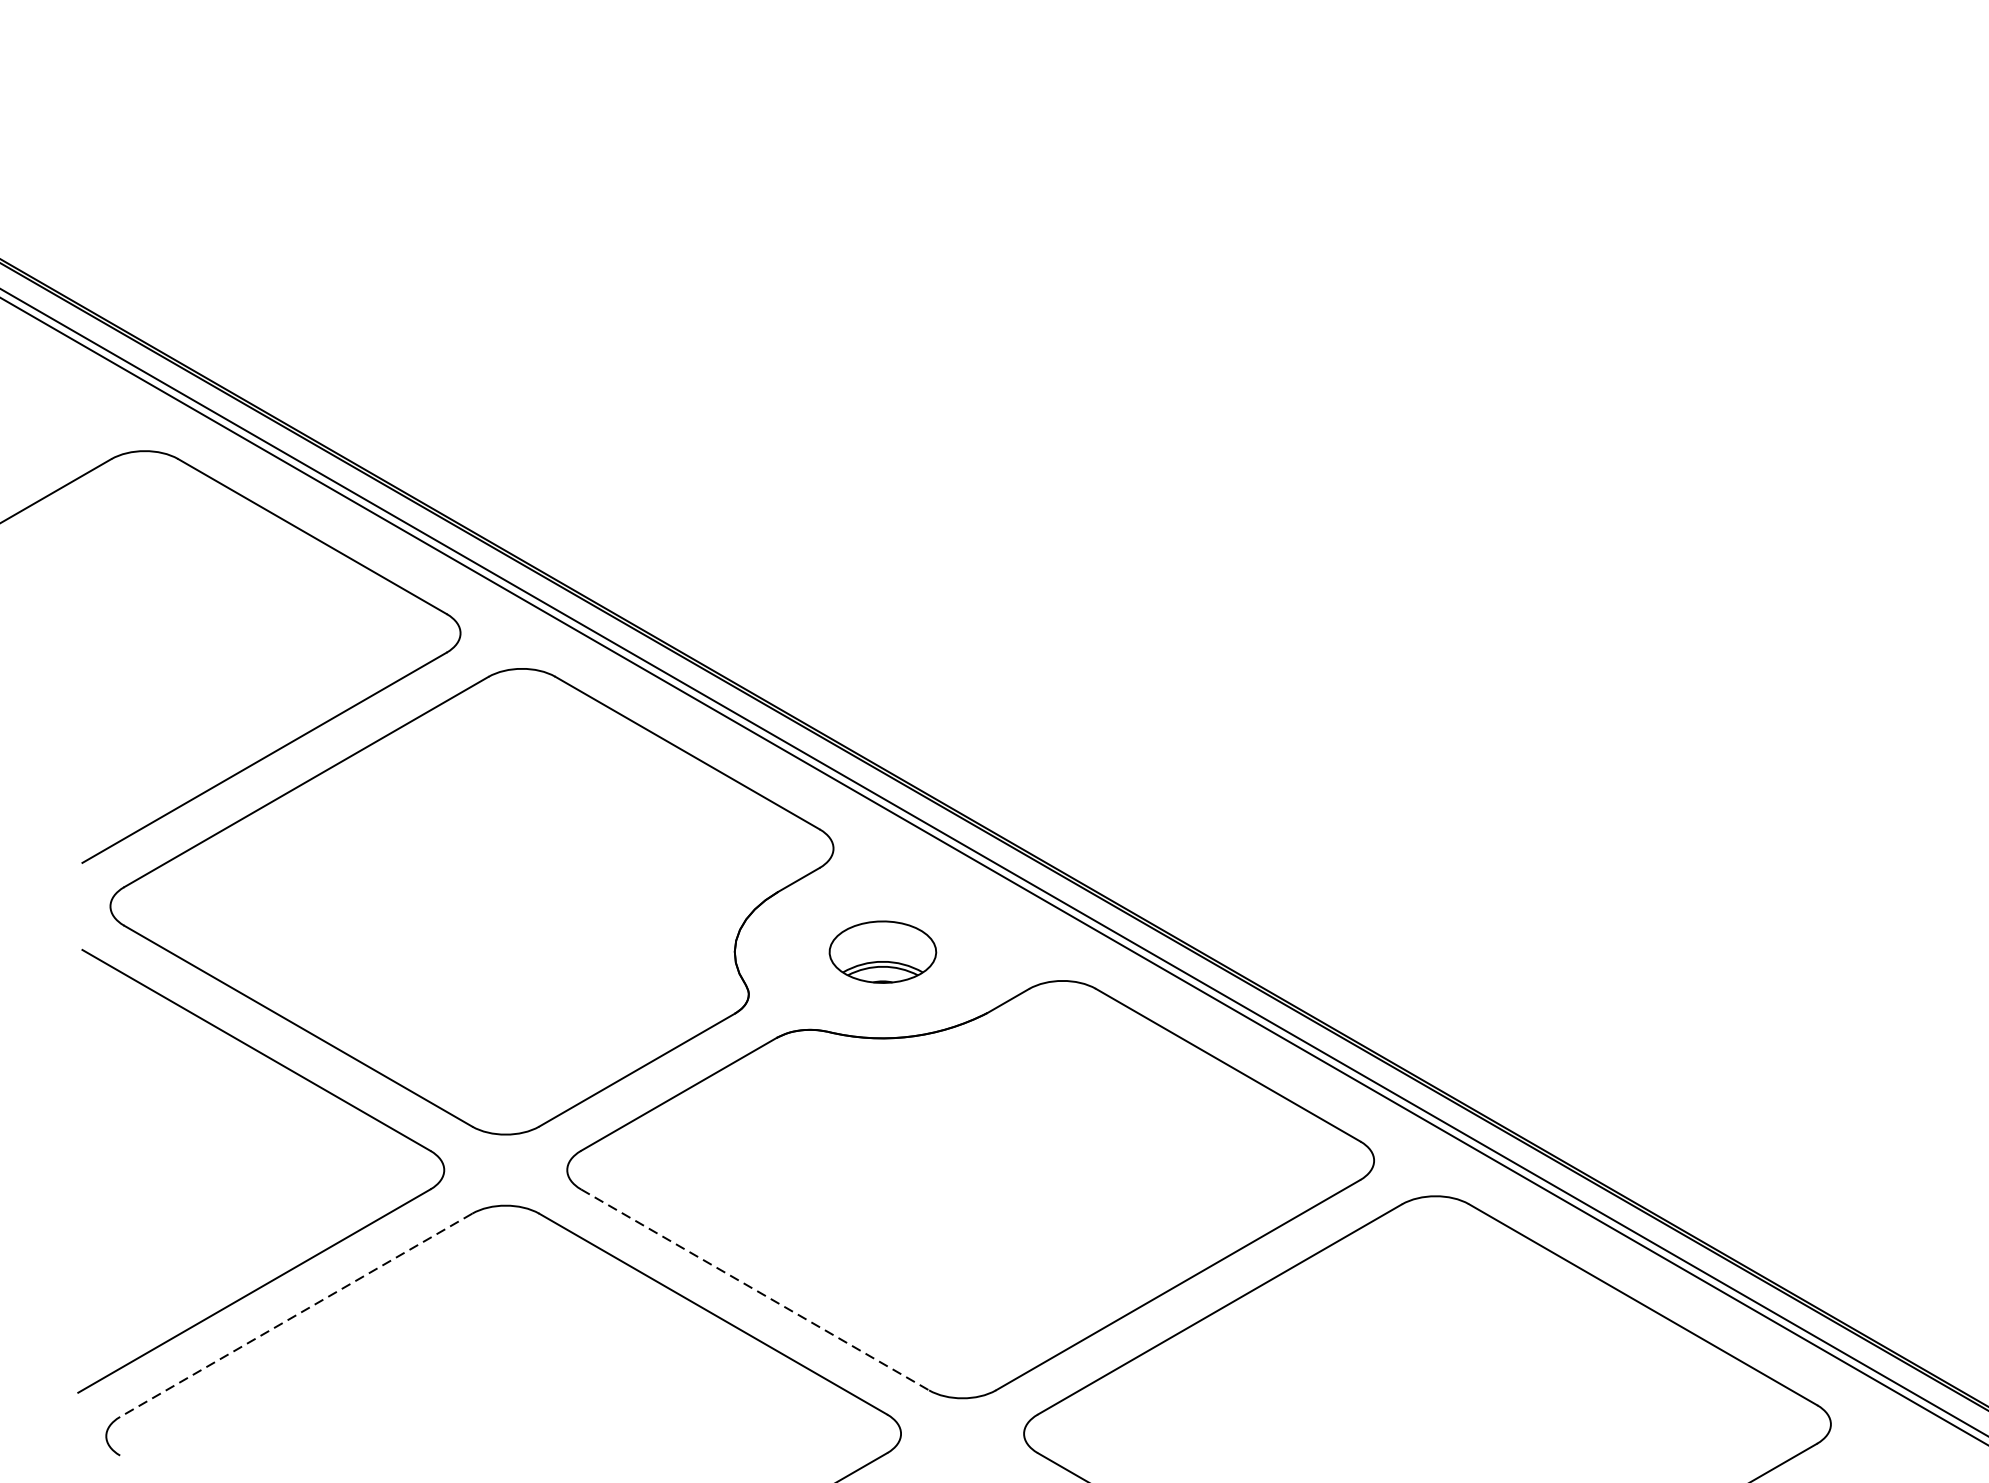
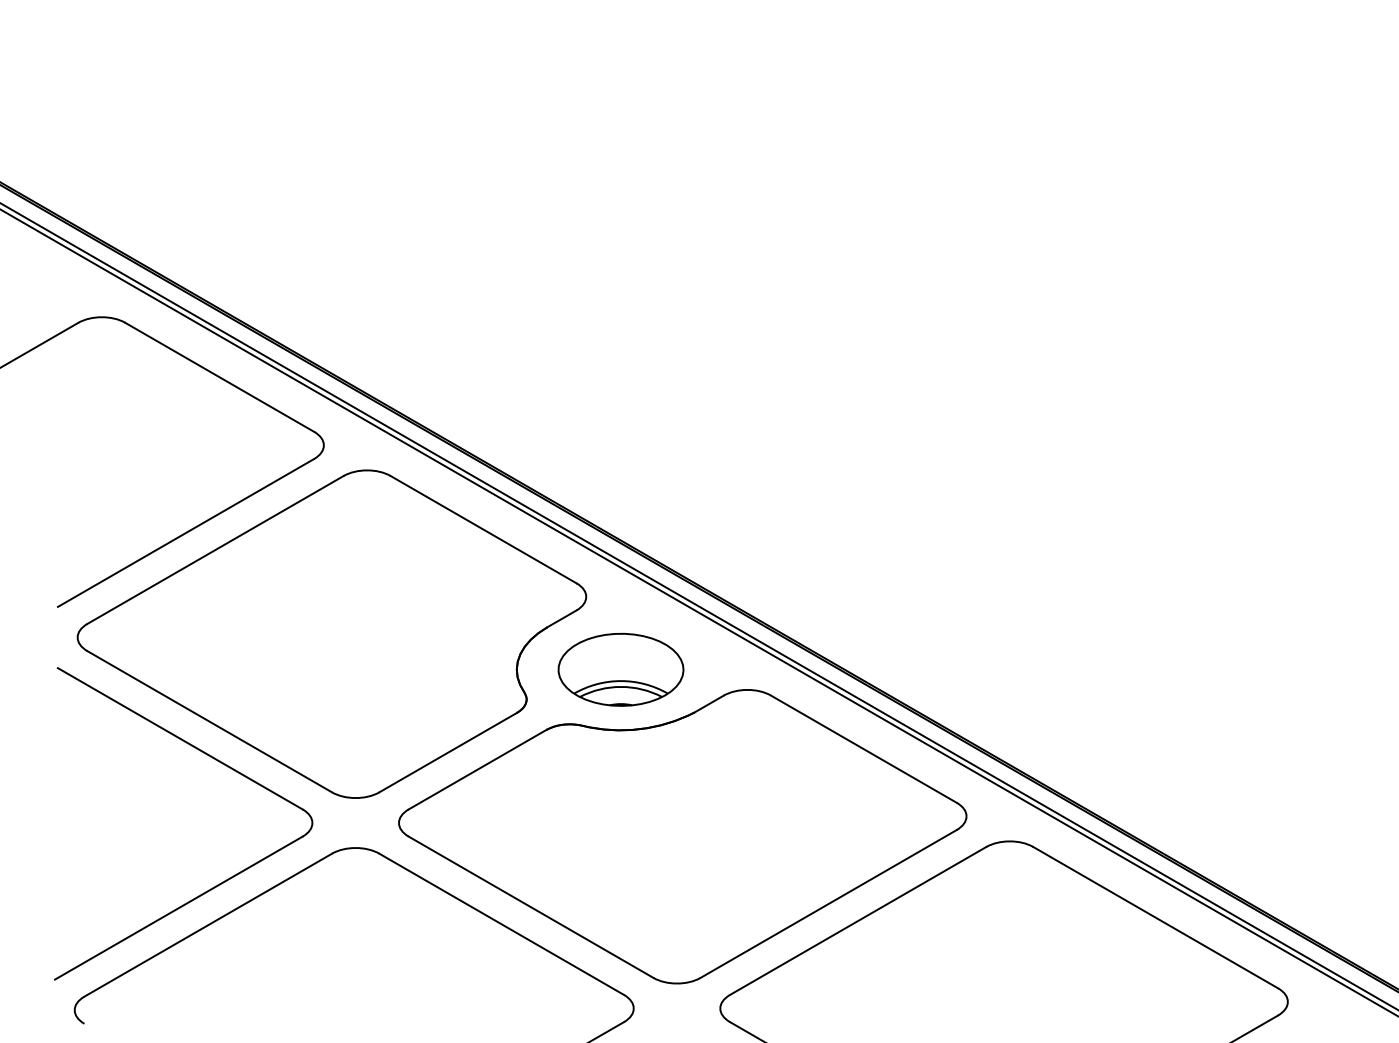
part: (882, 951) -> (620, 669), size x1.67
line: (755, 1290) -> (531, 907), dashed -> solid
line: (295, 1315) -> (207, 925), dashed -> solid

